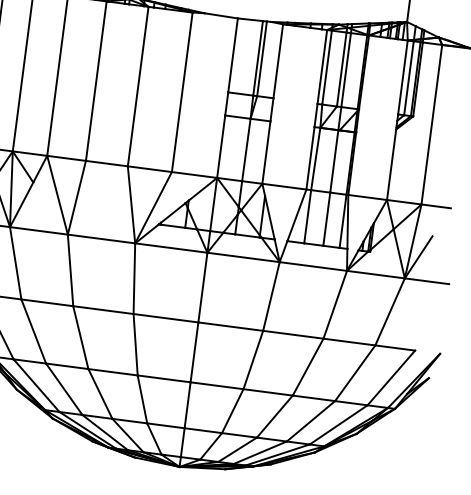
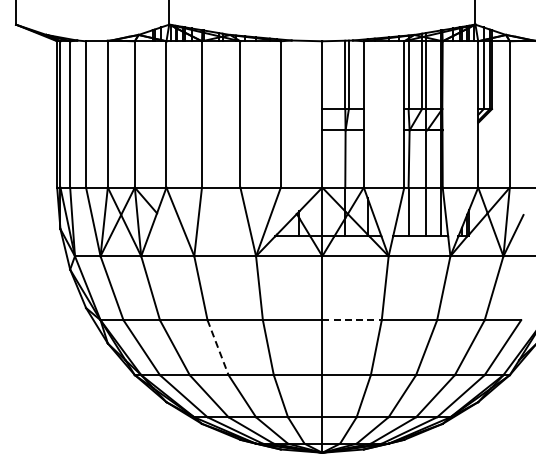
line: (231, 327) -> (352, 320), solid -> dashed
line: (81, 338) -> (218, 348), solid -> dashed

